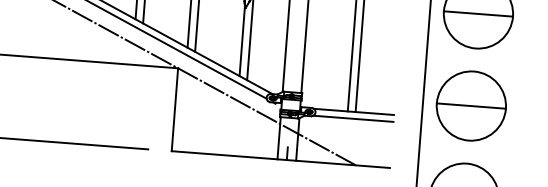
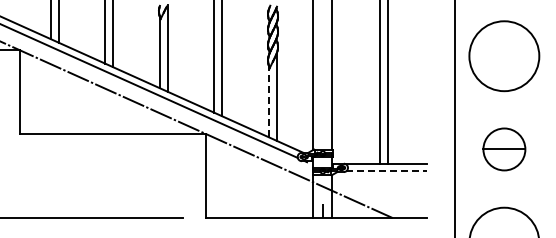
line: (478, 14) -> (504, 56), removed
line: (242, 40) -> (268, 101), solid -> dashed
part: (471, 106) -> (504, 149), size x0.6
line: (353, 118) -> (386, 171), solid -> dashed

